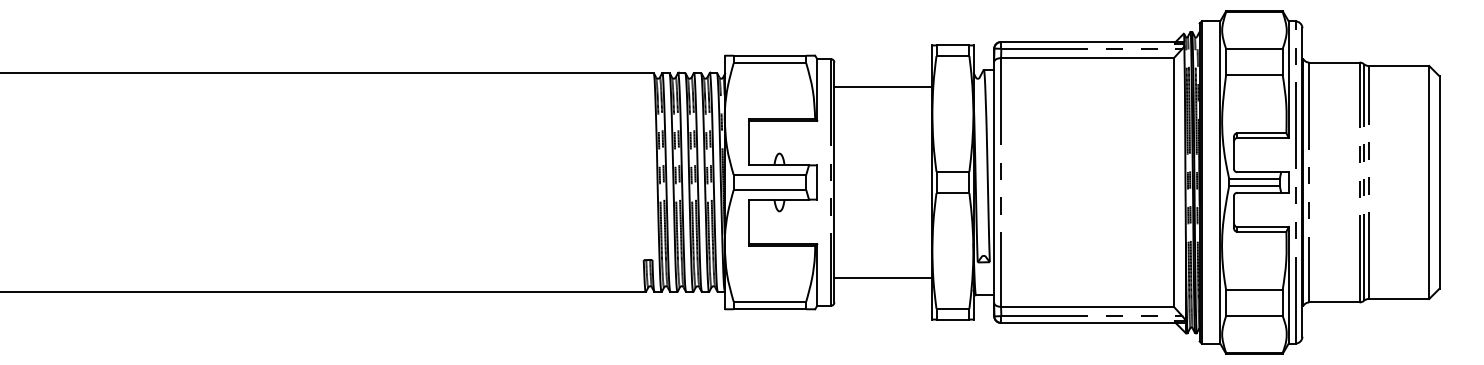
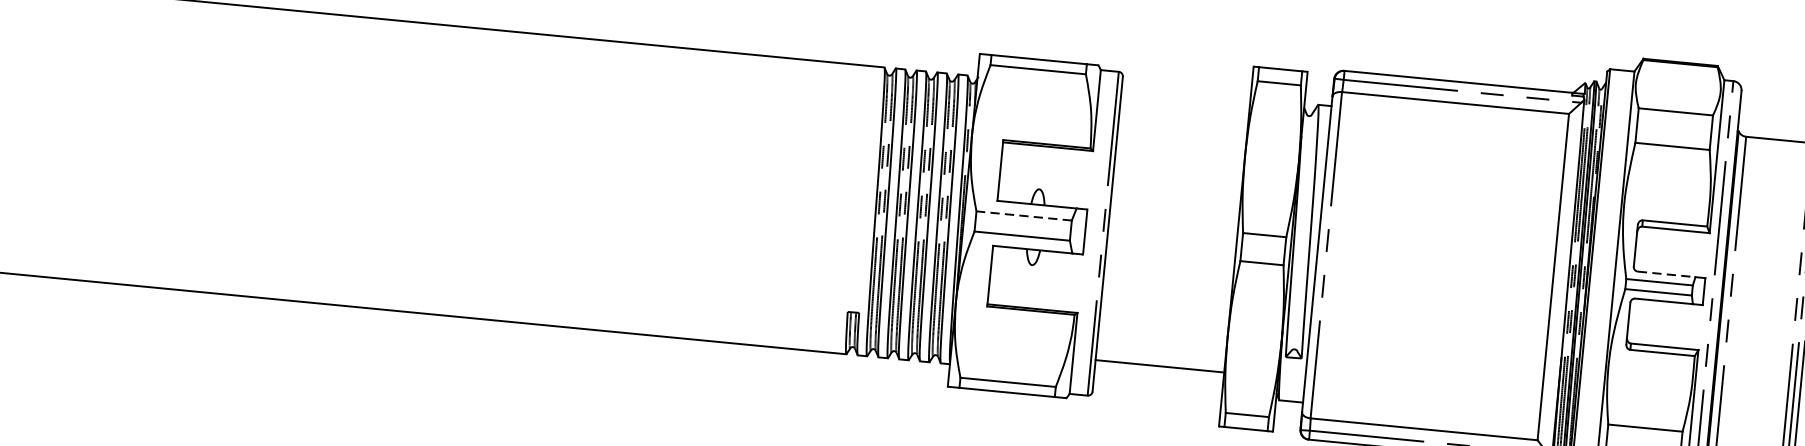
line: (883, 86) -> (1184, 114), removed
line: (1259, 172) -> (1666, 274), solid -> dashed
line: (769, 174) -> (1023, 215), solid -> dashed

